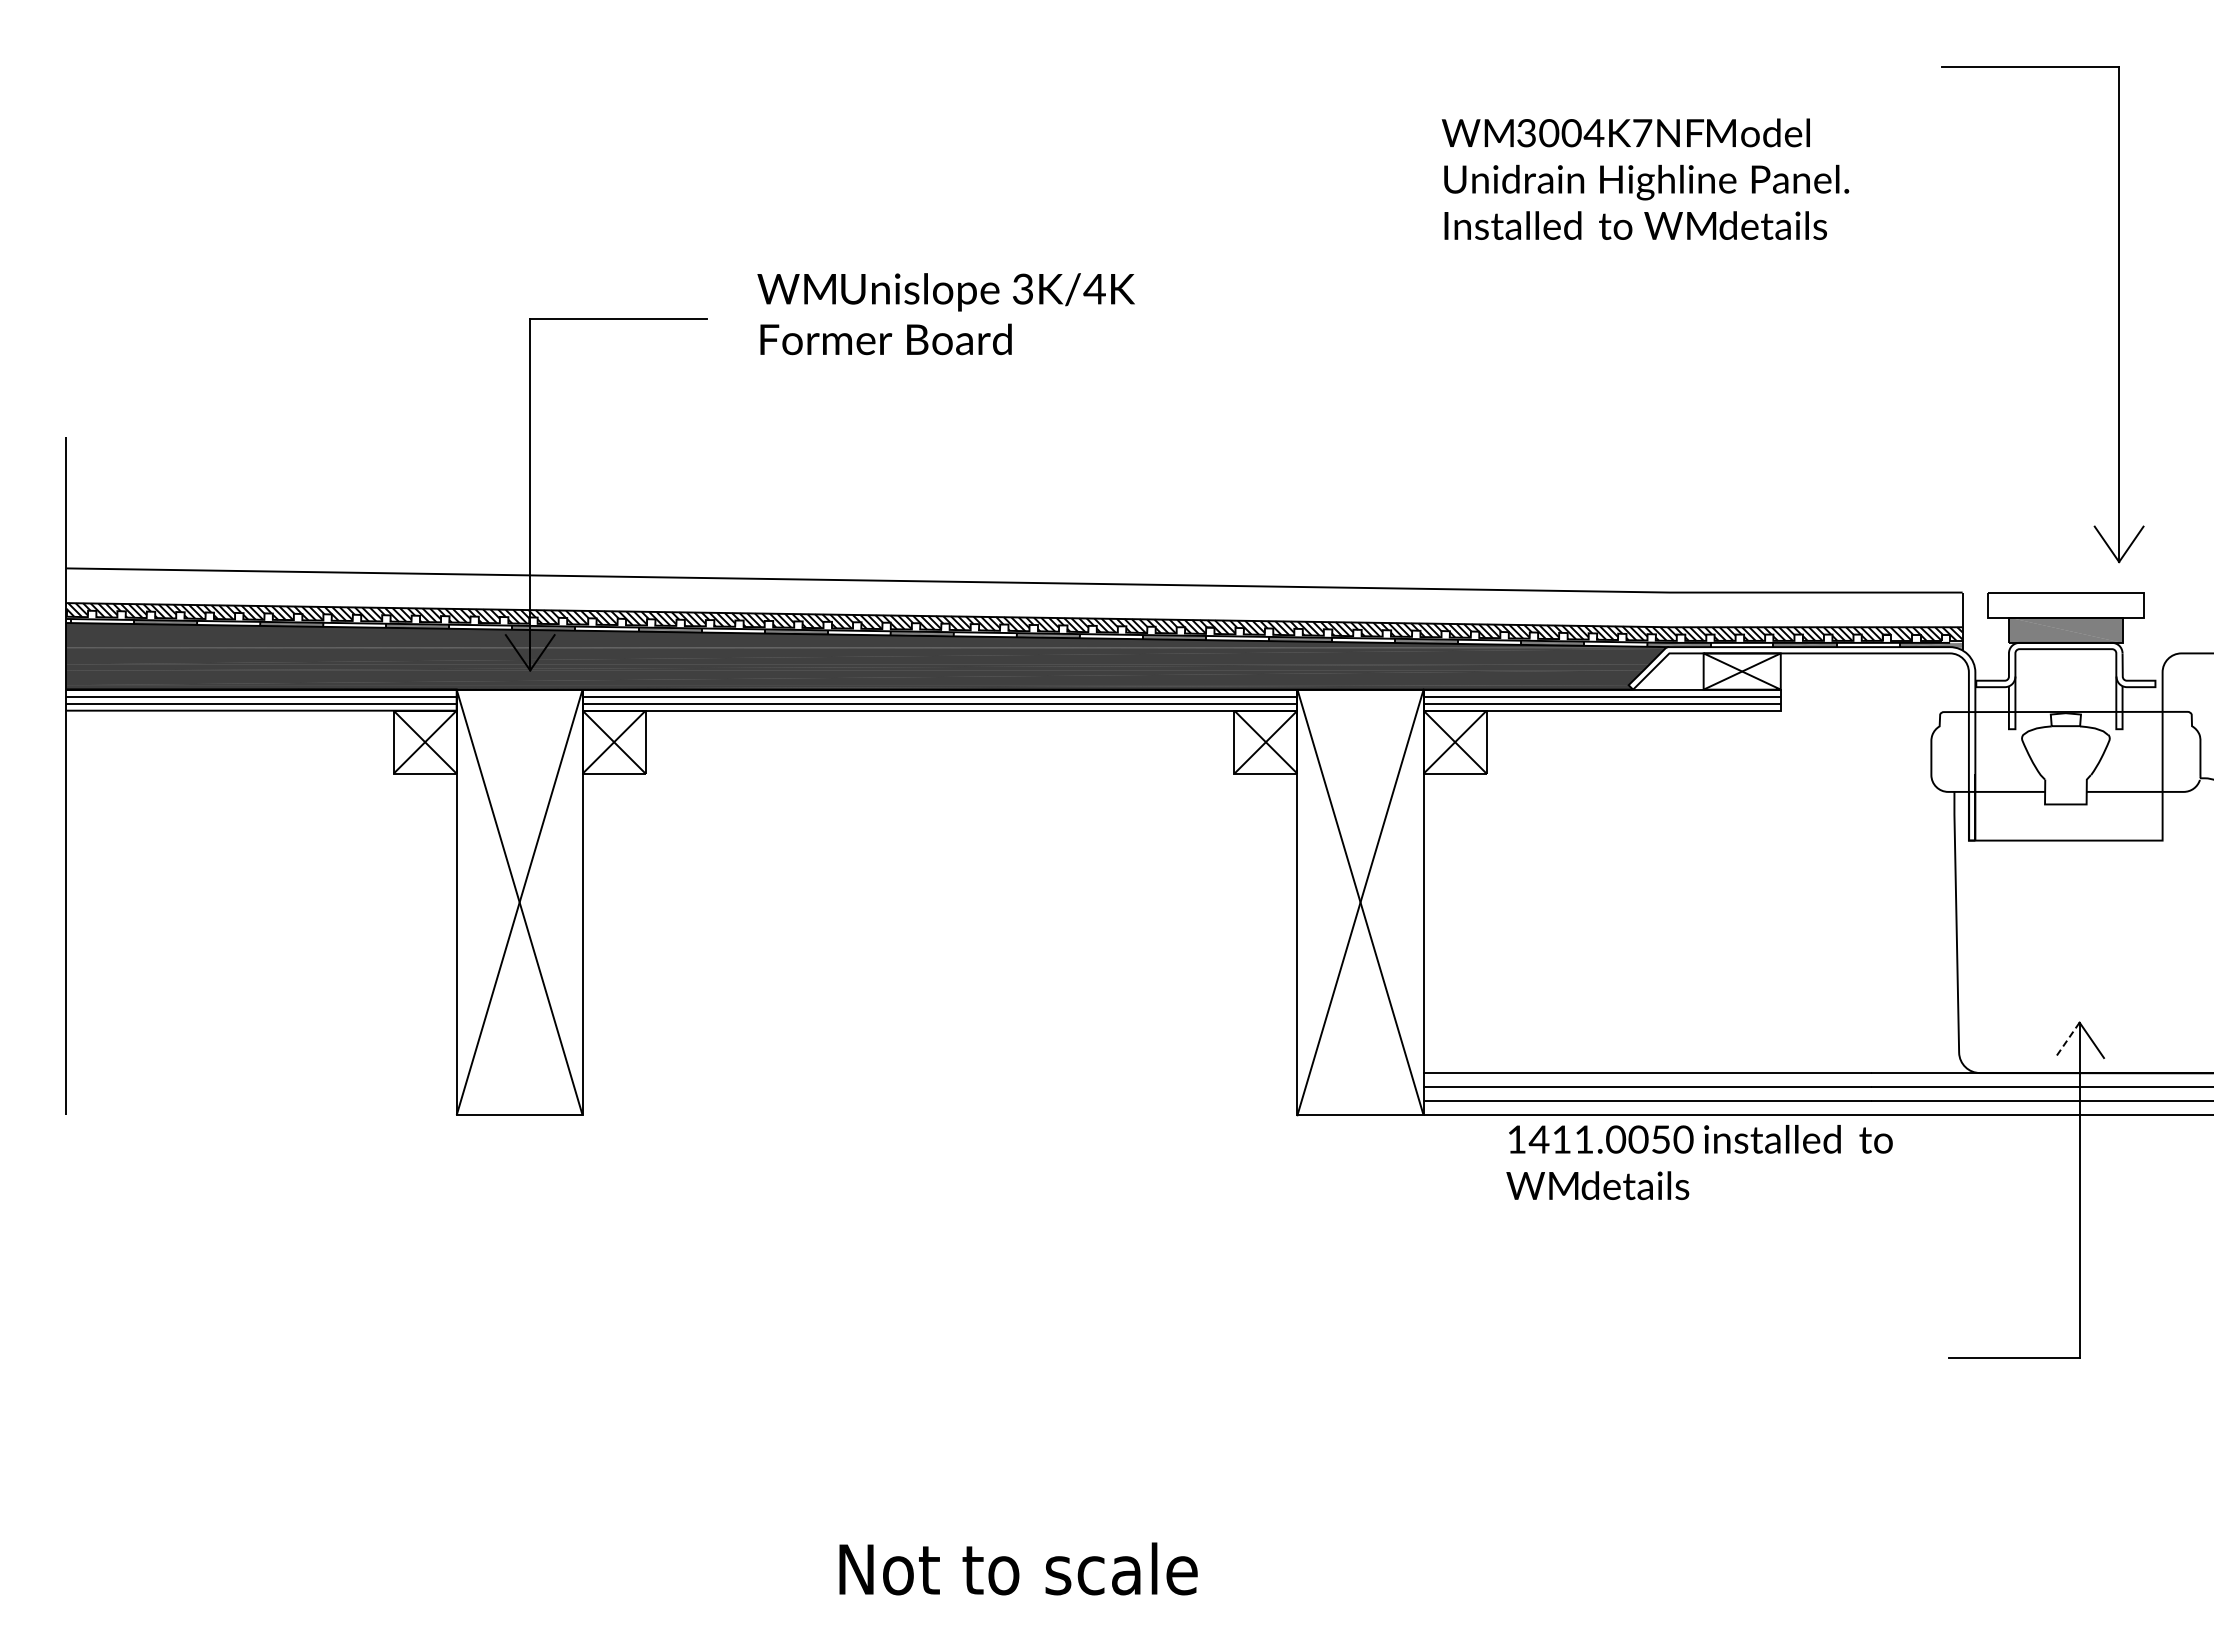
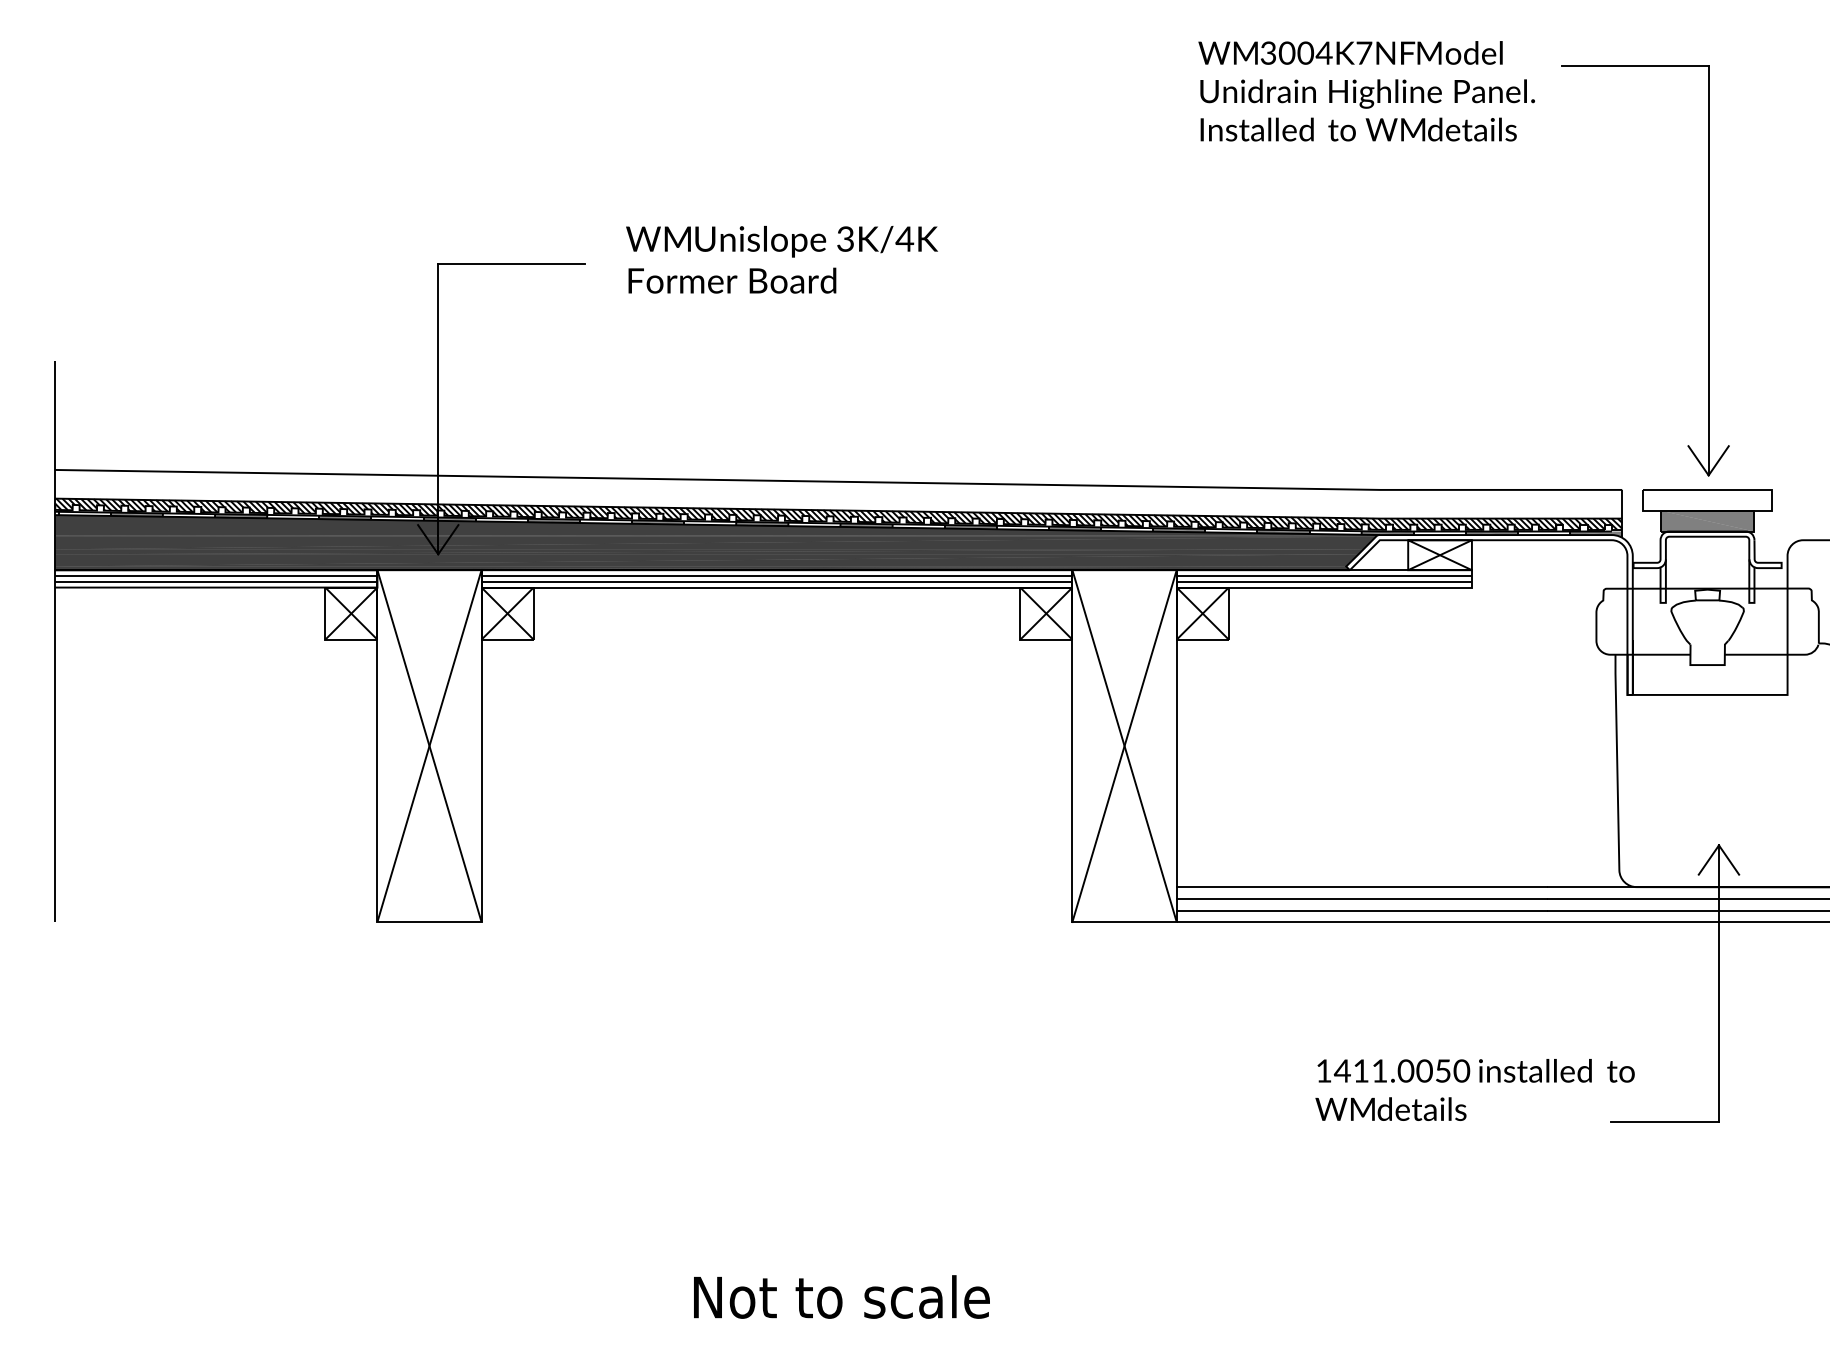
text: (1645, 178) -> (1366, 90), moved
part: (2118, 314) -> (1708, 270), moved
line: (2067, 1040) -> (1708, 860), dashed -> solid
text: (1699, 1162) -> (1475, 1089), moved

